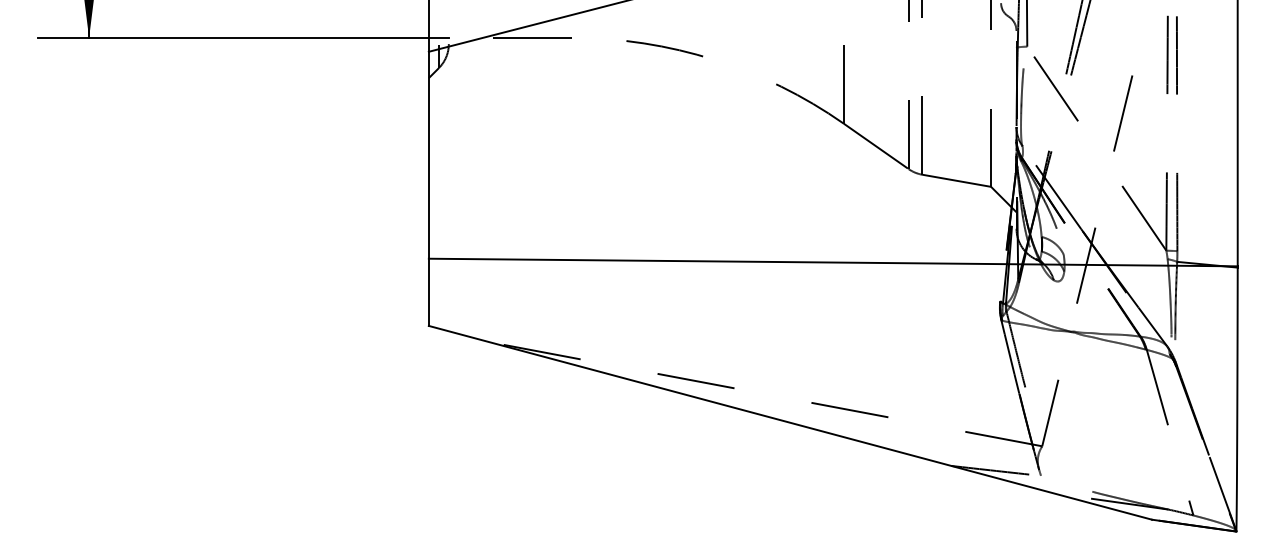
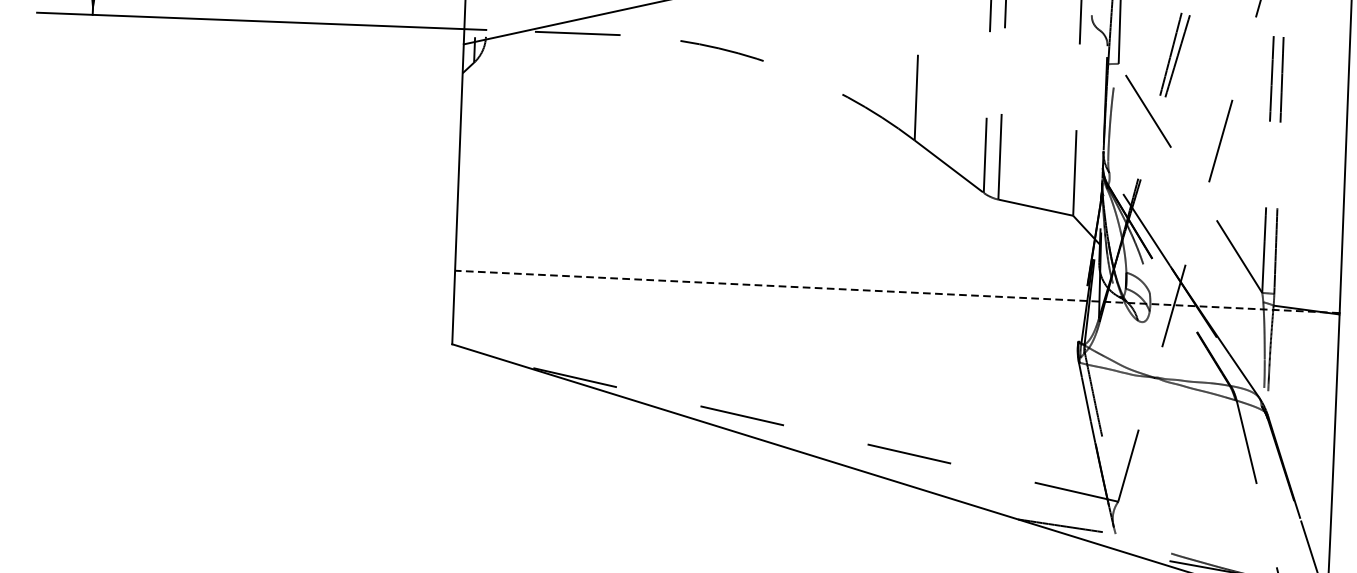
line: (832, 262) -> (896, 291), solid -> dashed

